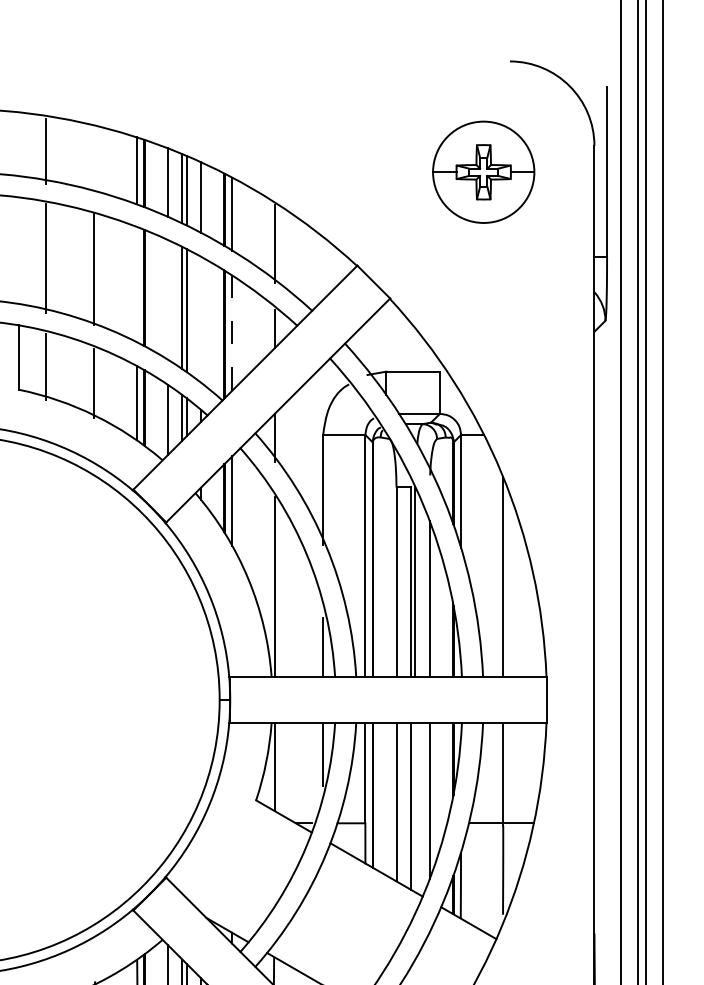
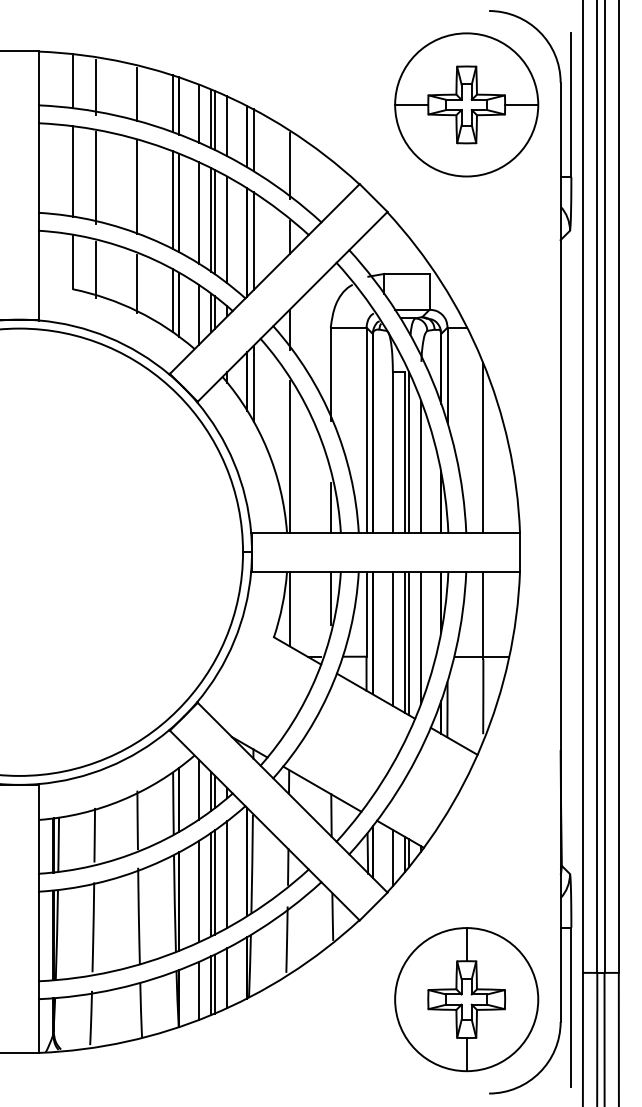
line: (19, 144) -> (73, 81), added
line: (93, 159) -> (136, 94), added
part: (483, 171) -> (466, 104), size x1.67
line: (19, 250) -> (73, 171), added
line: (136, 283) -> (172, 199), added
line: (168, 299) -> (199, 212), added
line: (201, 319) -> (227, 229), added
line: (232, 333) -> (253, 241), dashed -> solid
line: (414, 807) -> (408, 643), added

